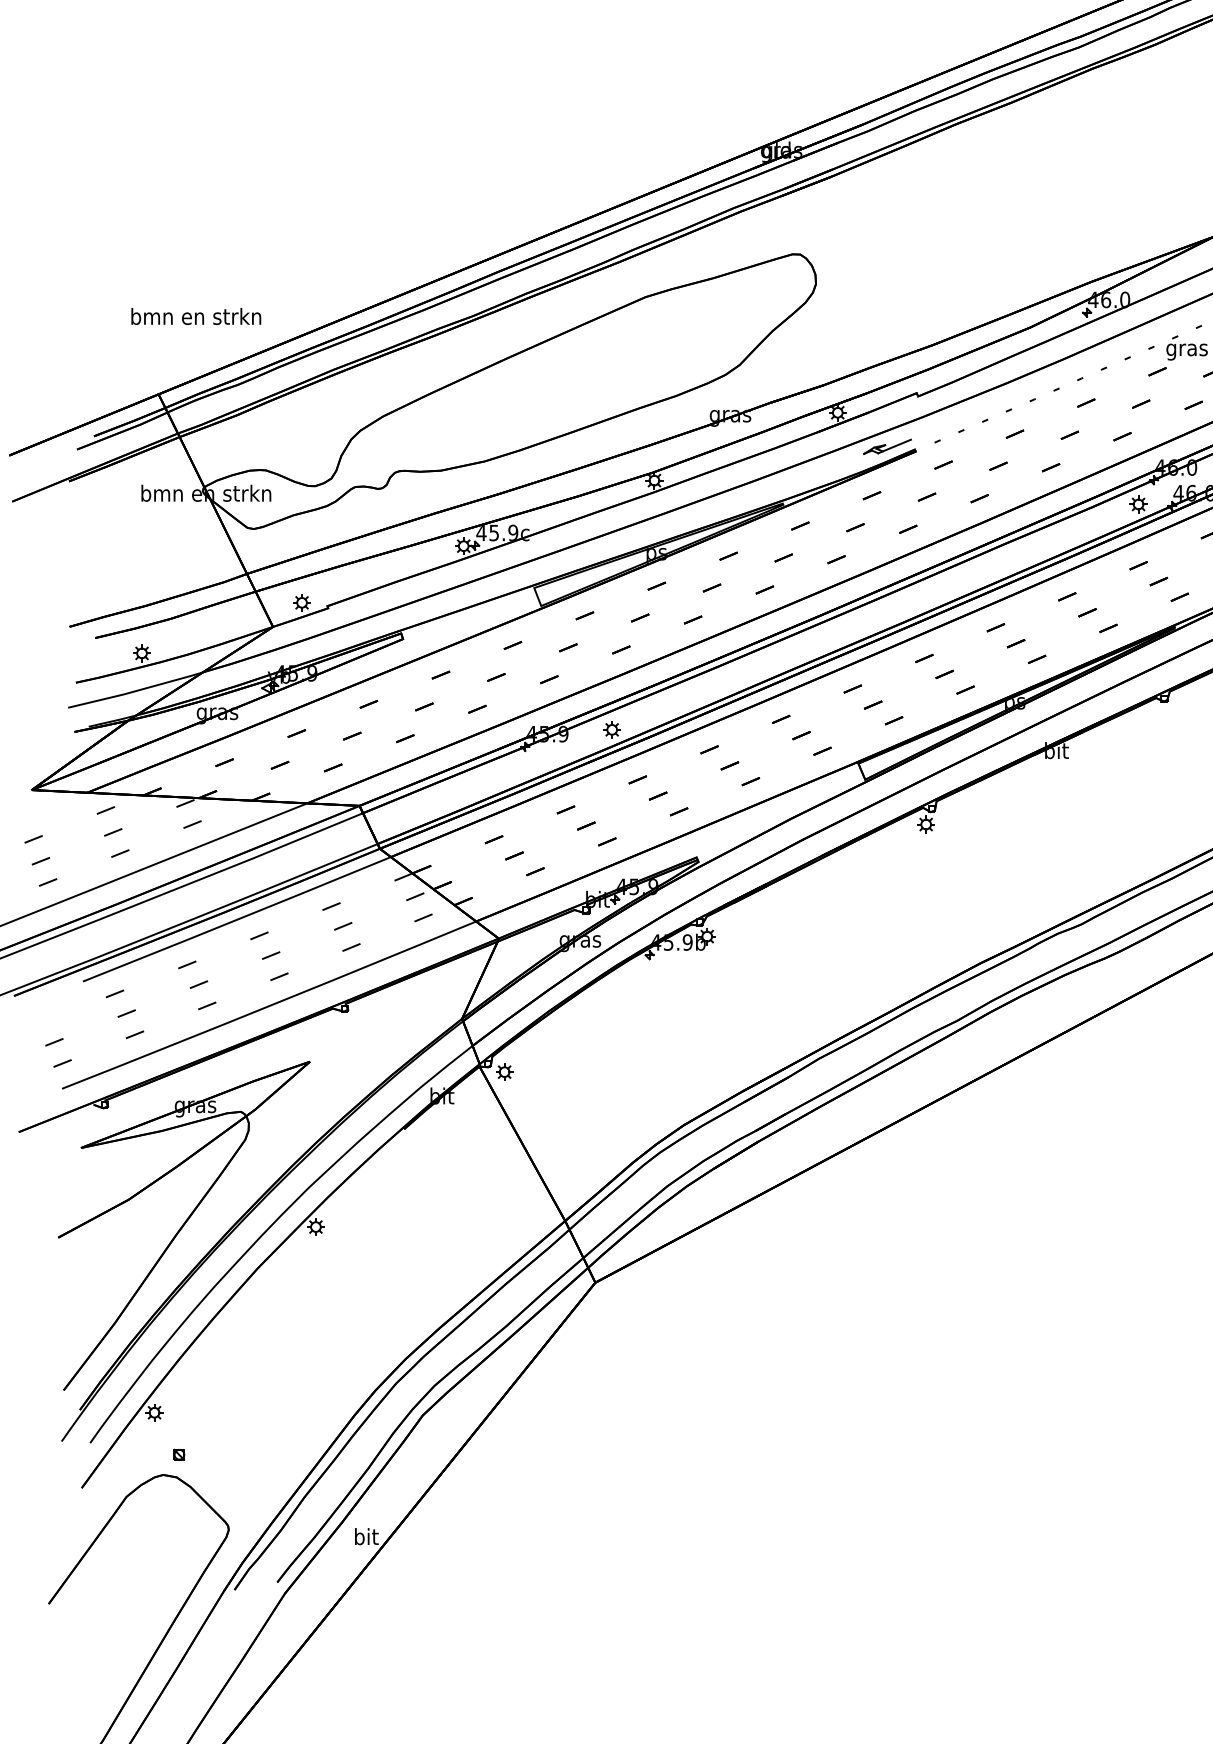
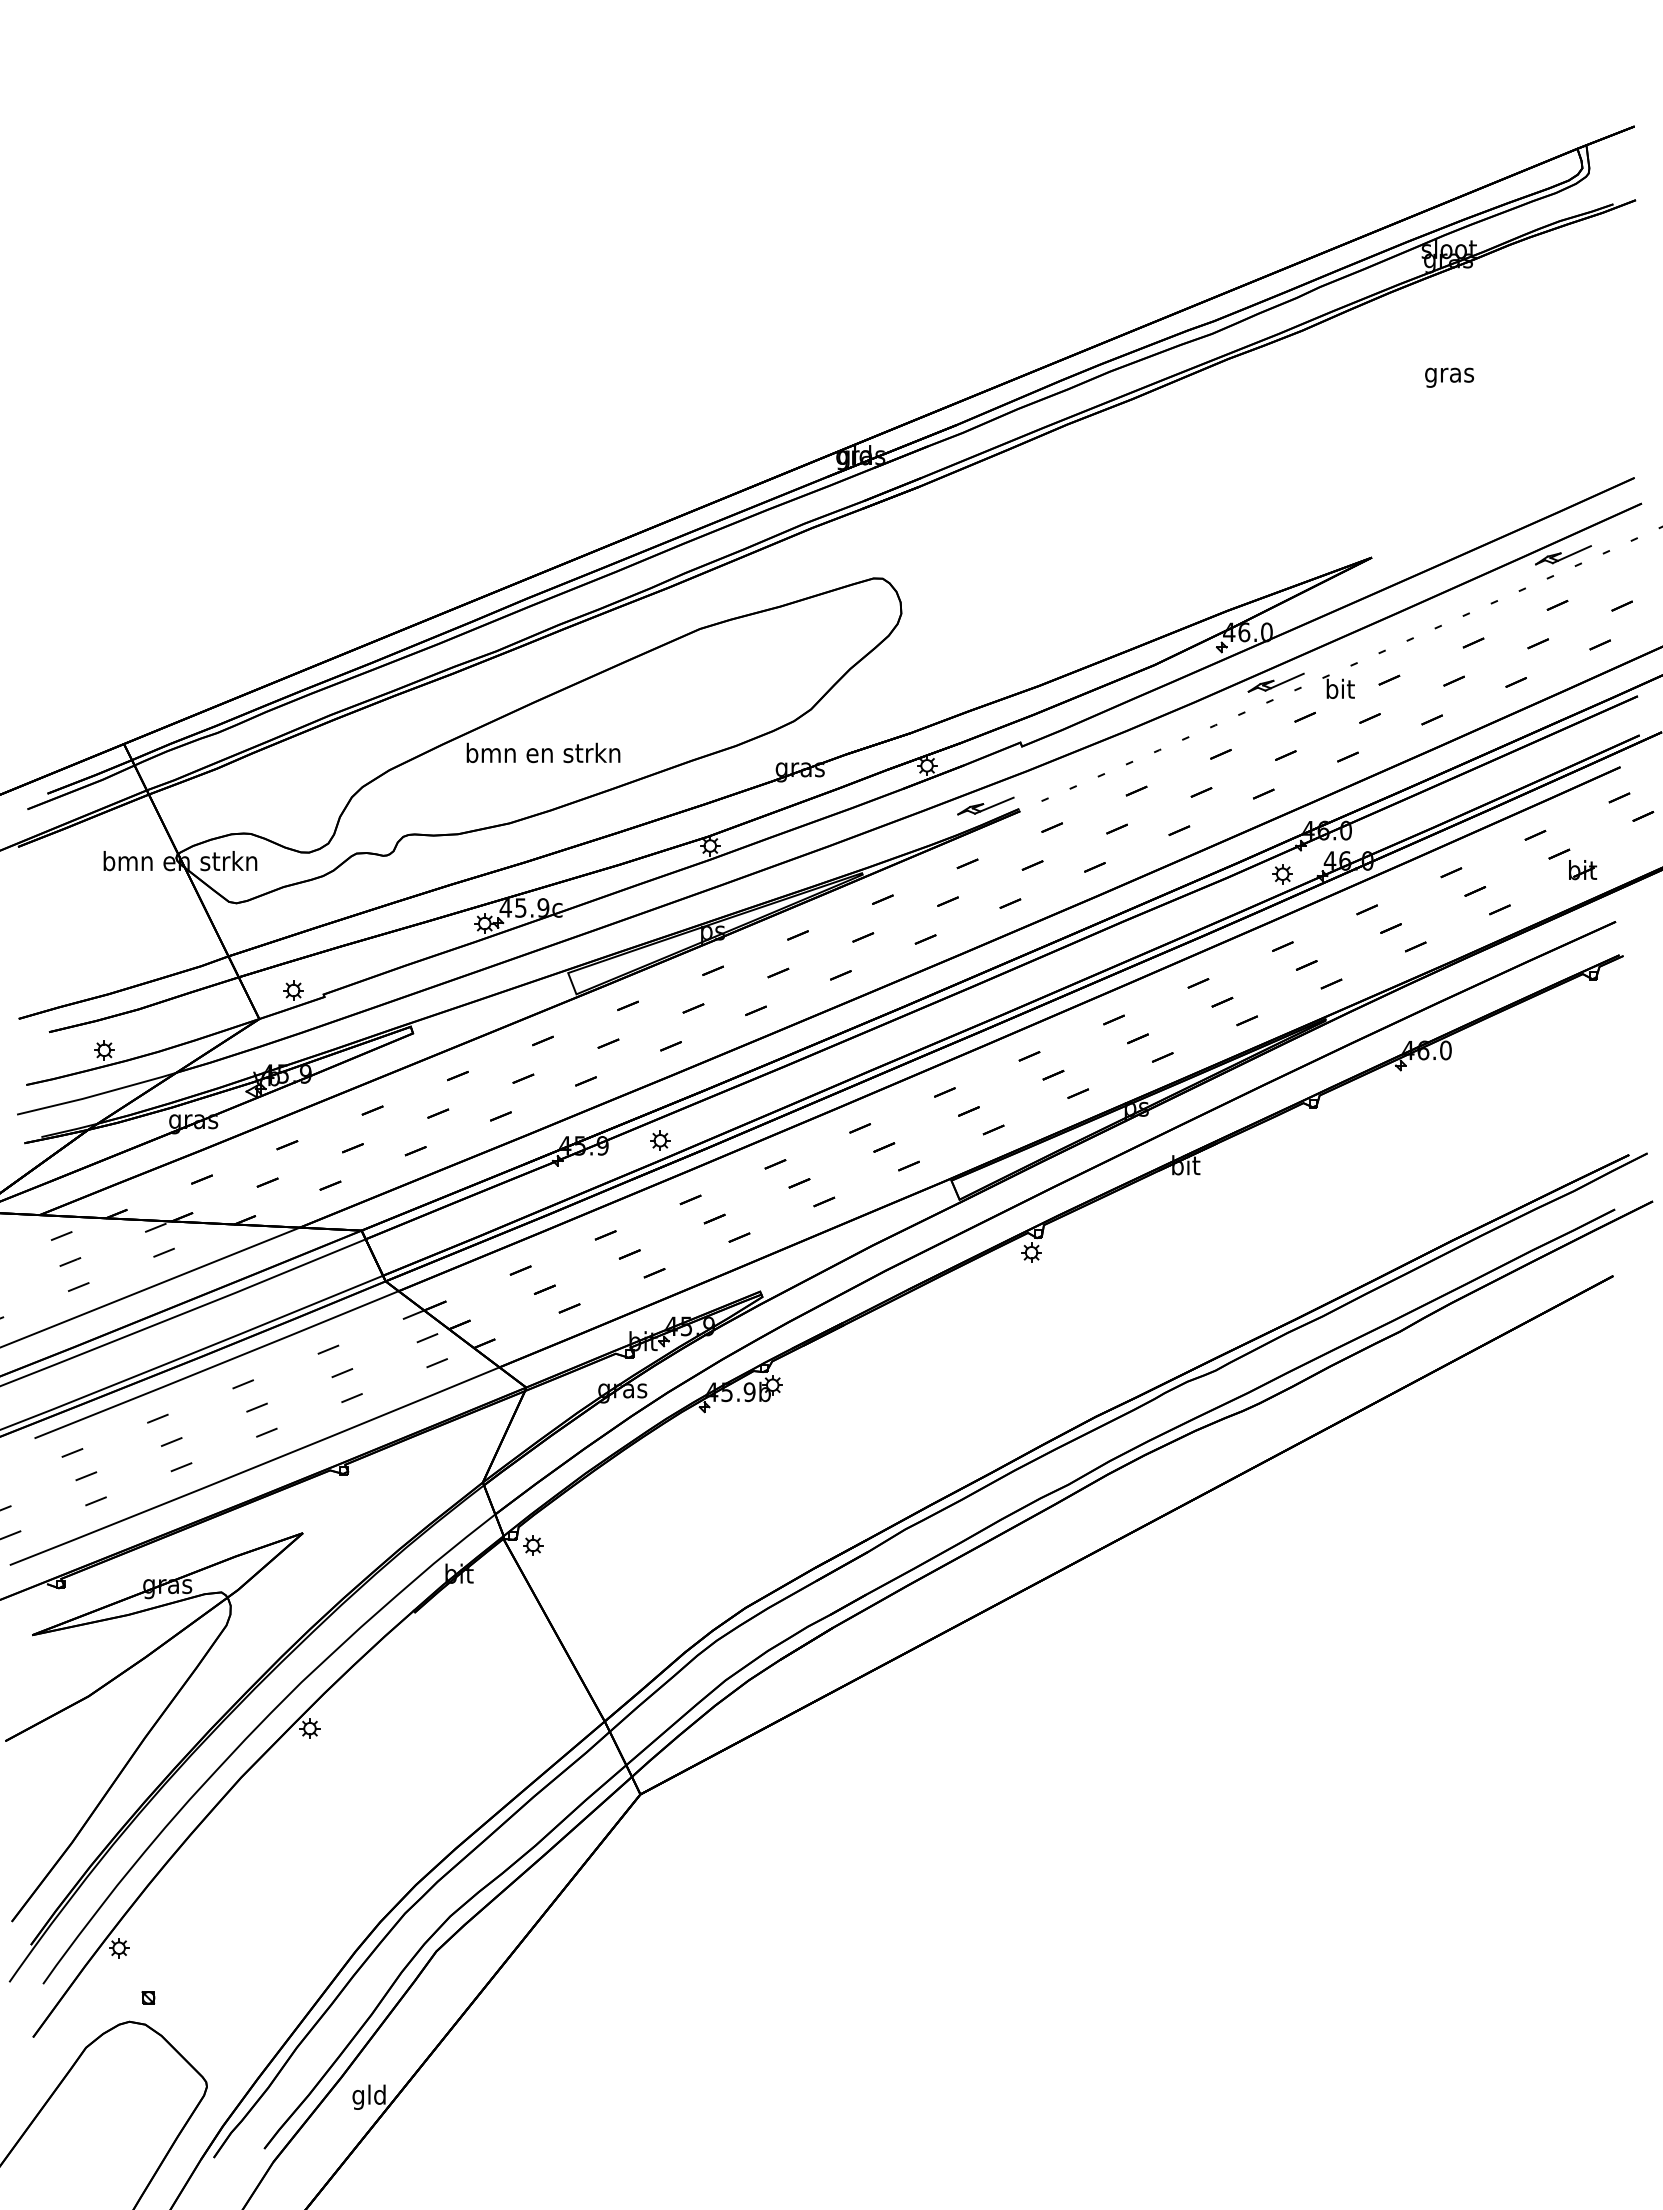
text: (196, 316) -> (543, 752), moved
part: (1132, 342) -> (1275, 682), added
text: (1186, 349) -> (1339, 691), gras -> bit
text: (365, 1538) -> (368, 2096), bit -> gld

